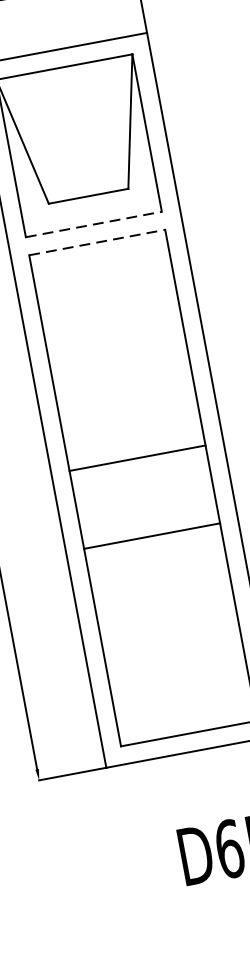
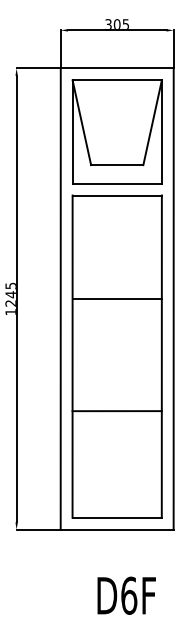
line: (94, 224) -> (117, 183), dashed -> solid
line: (97, 242) -> (117, 195), dashed -> solid
line: (136, 459) -> (116, 299), moved
line: (151, 536) -> (116, 411), moved

